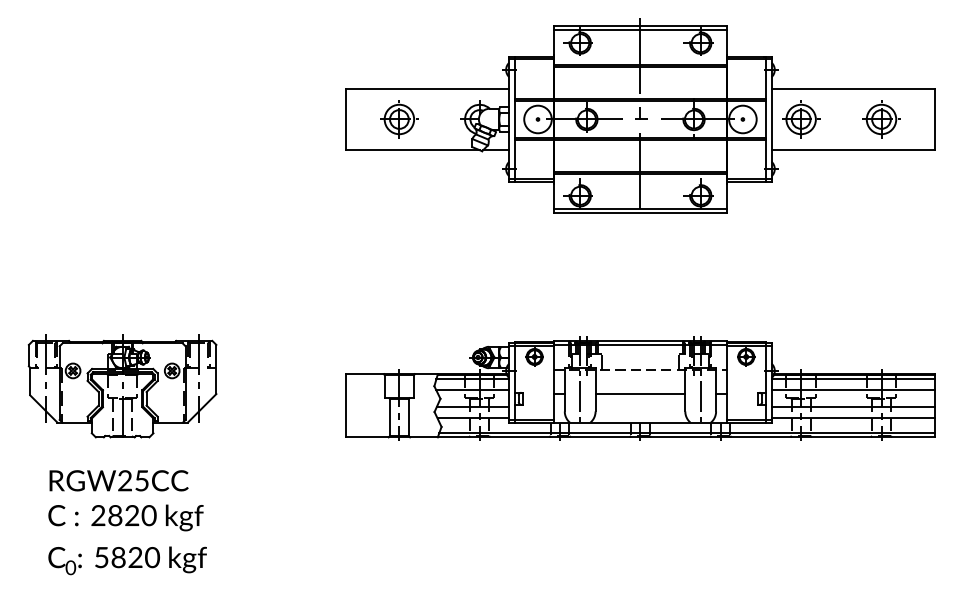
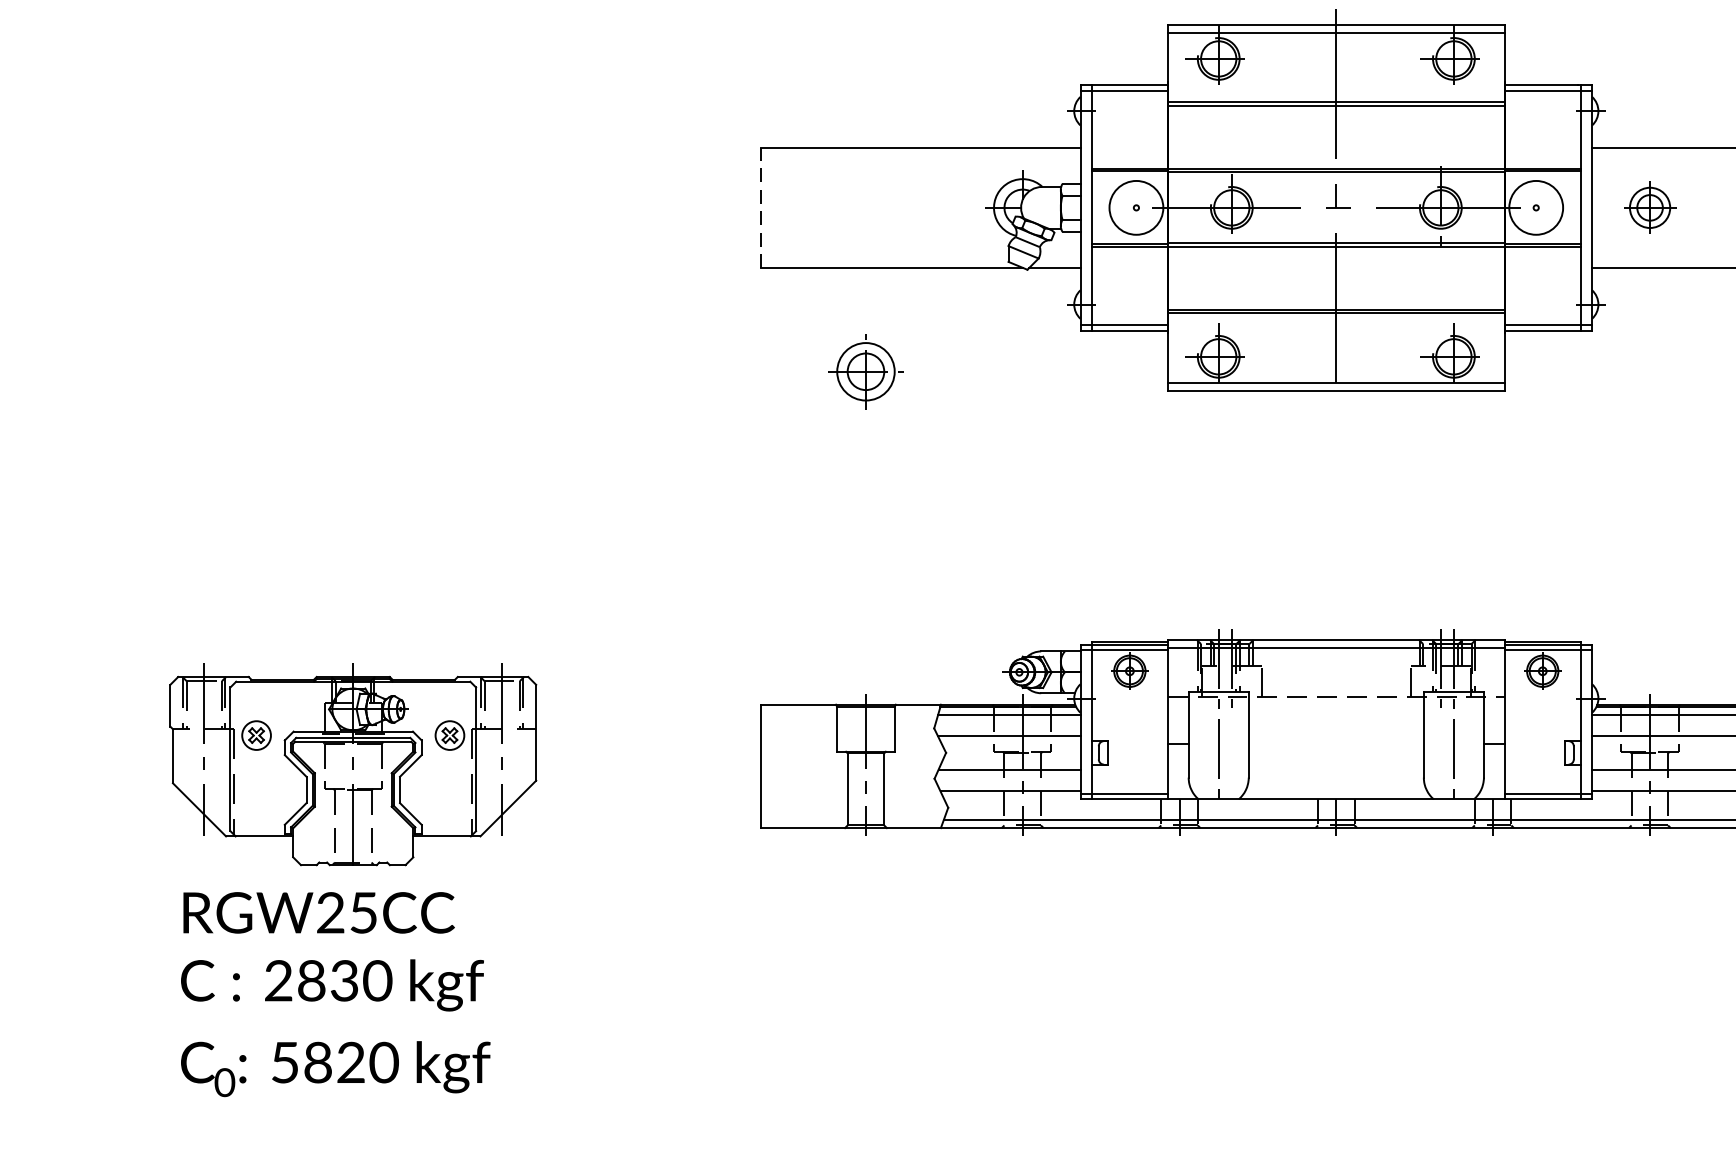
line: (345, 119) -> (760, 207), solid -> dashed
part: (399, 119) -> (866, 371), moved
part: (801, 119) -> (1650, 207), size x0.7
part: (122, 386) -> (352, 765), moved
line: (640, 394) -> (1336, 744), removed
text: (132, 517) -> (345, 984), 2820 -> 2830

